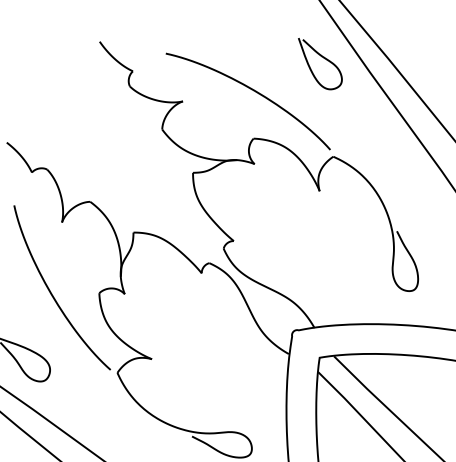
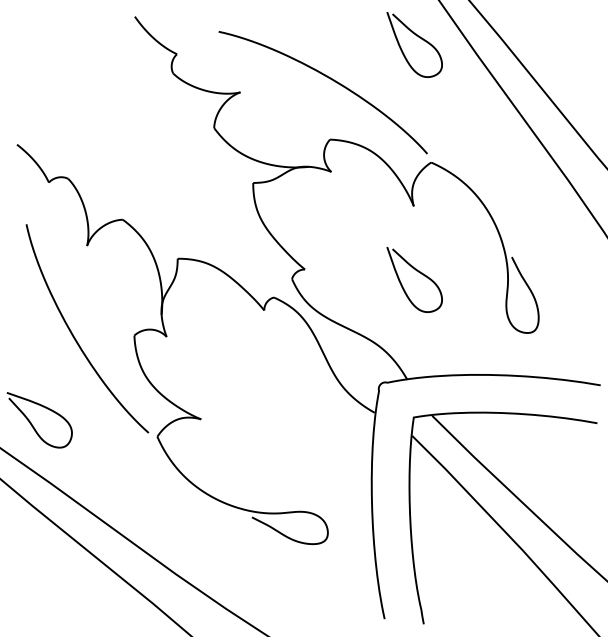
curve: (324, 244) -> (419, 273), added

